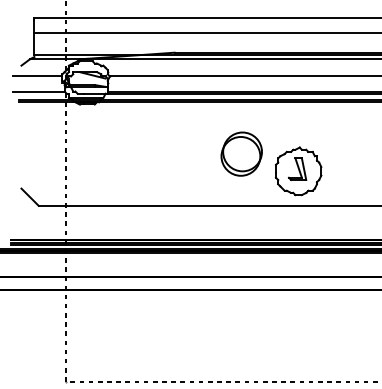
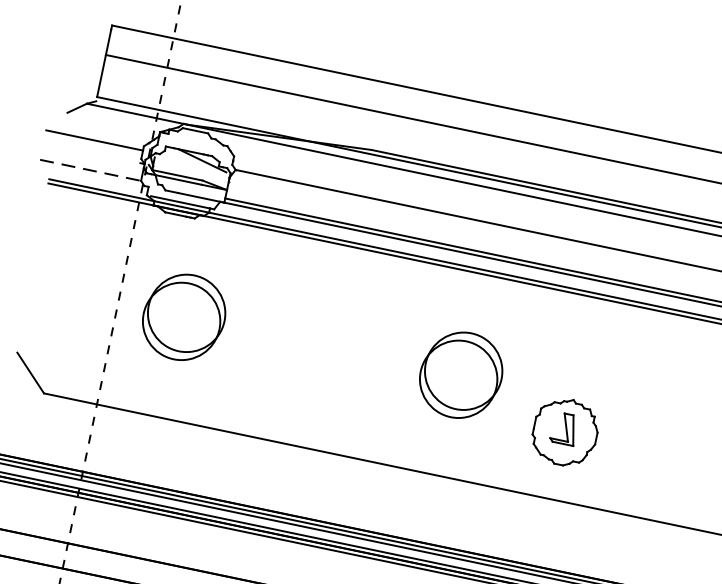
line: (38, 91) -> (90, 170), solid -> dashed
part: (99, 153) -> (183, 315), added
part: (298, 171) -> (564, 432), size x0.7

